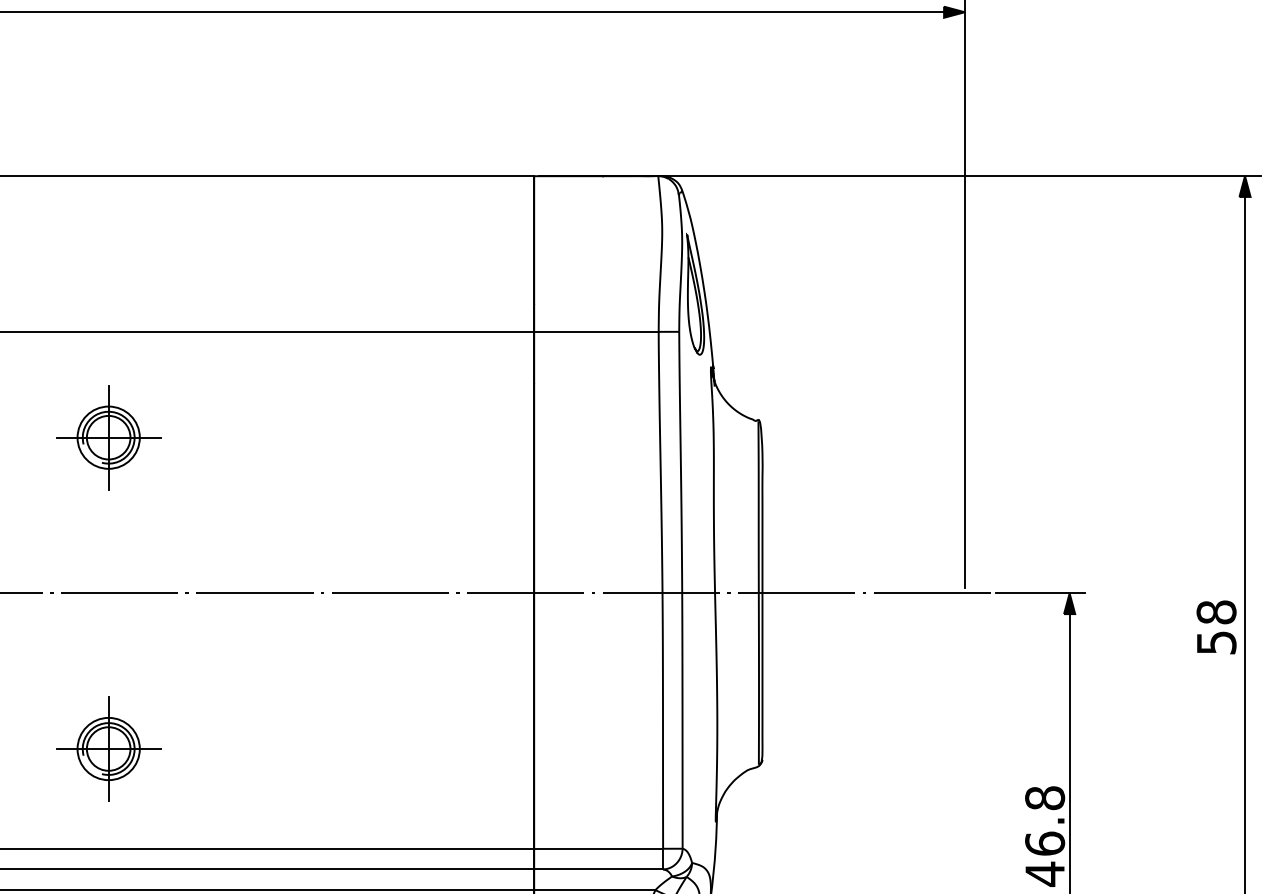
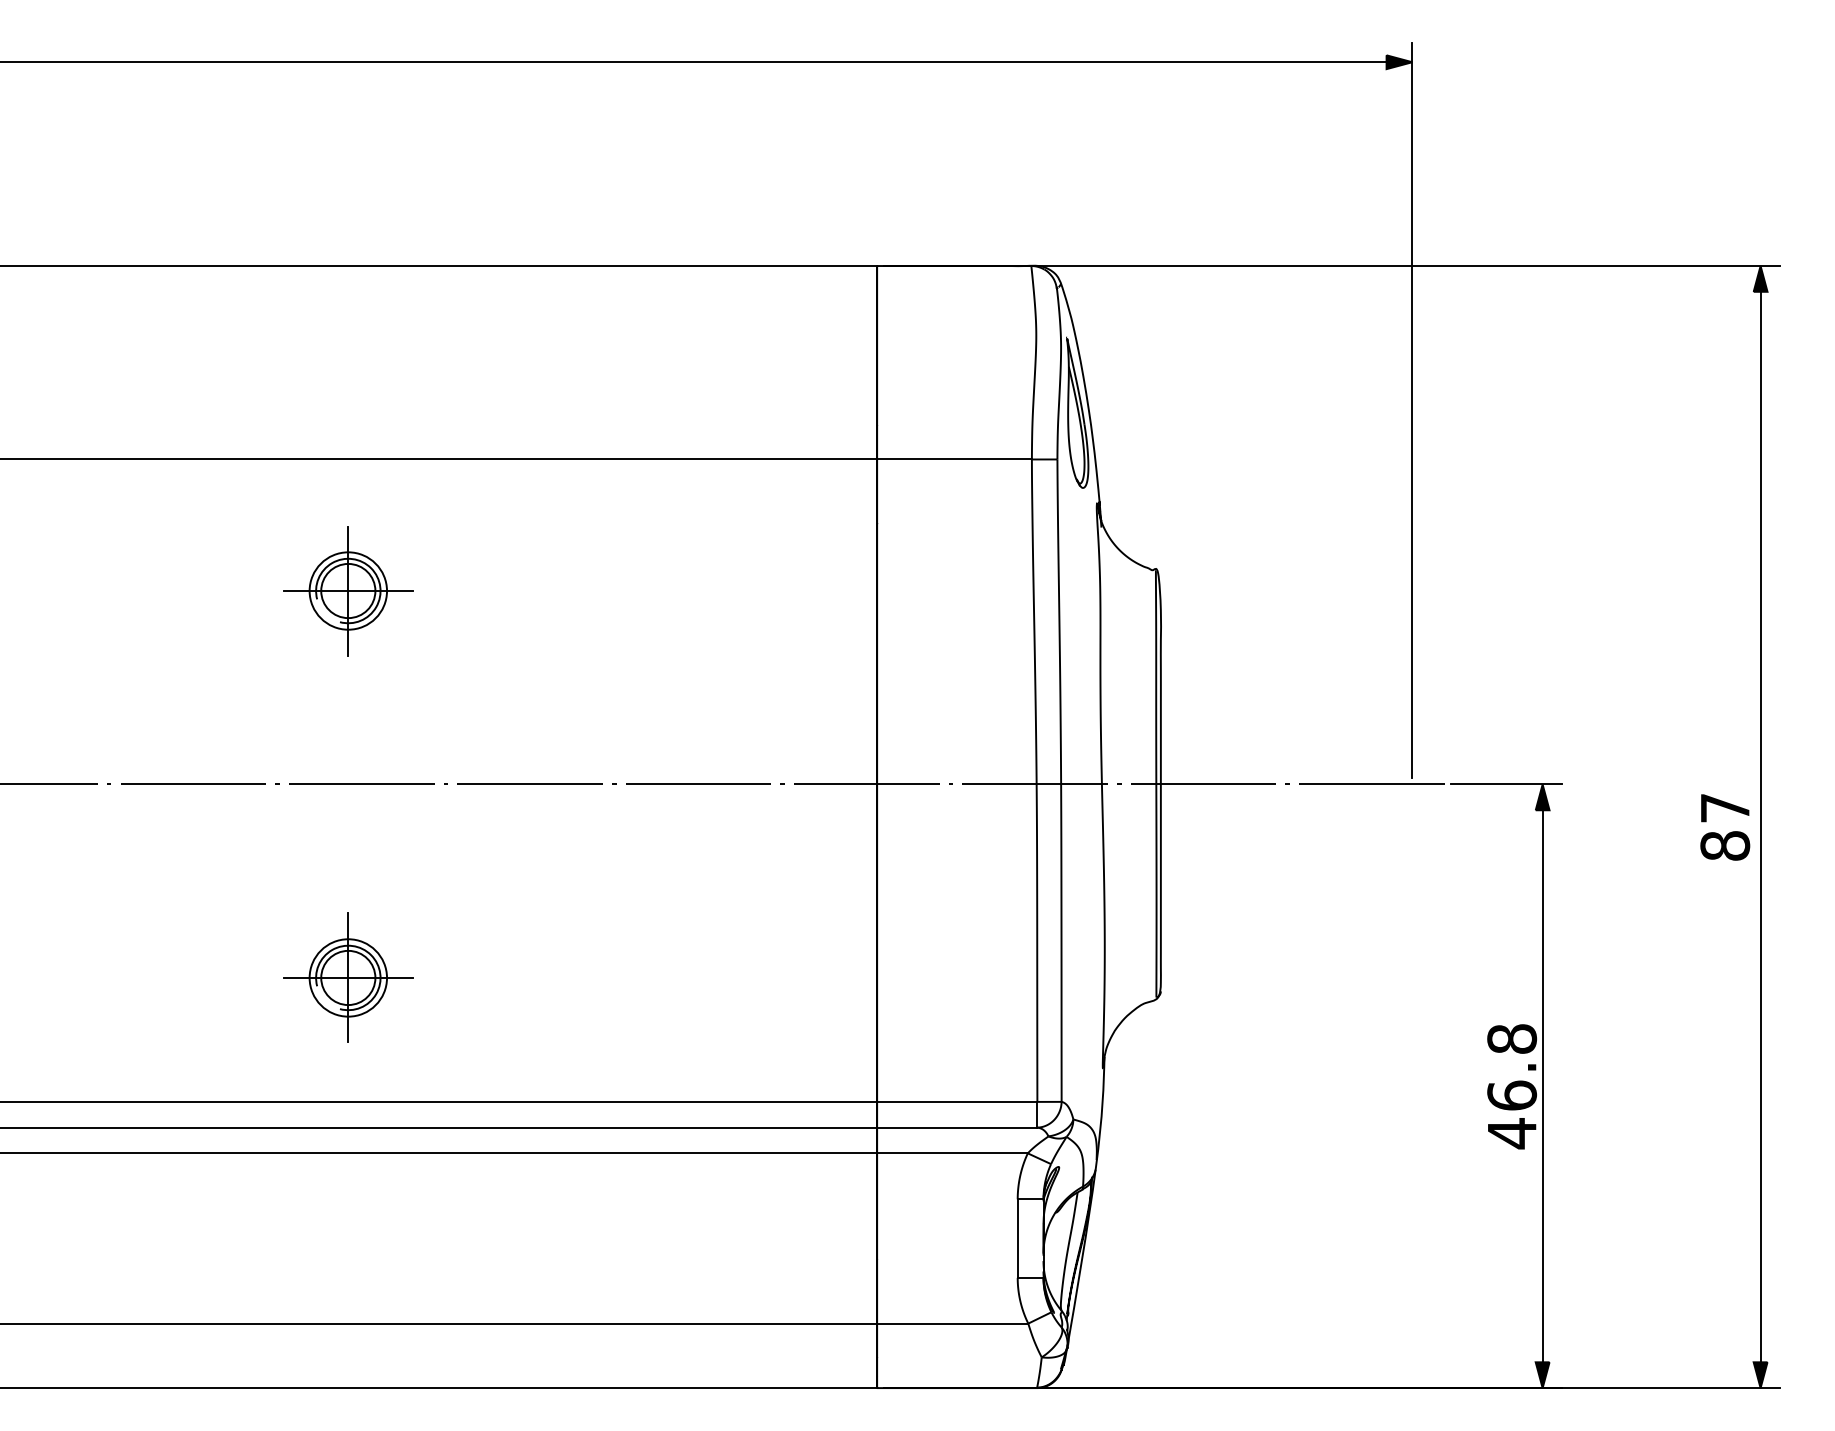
text: (1216, 627) -> (1725, 826), 58 -> 87

